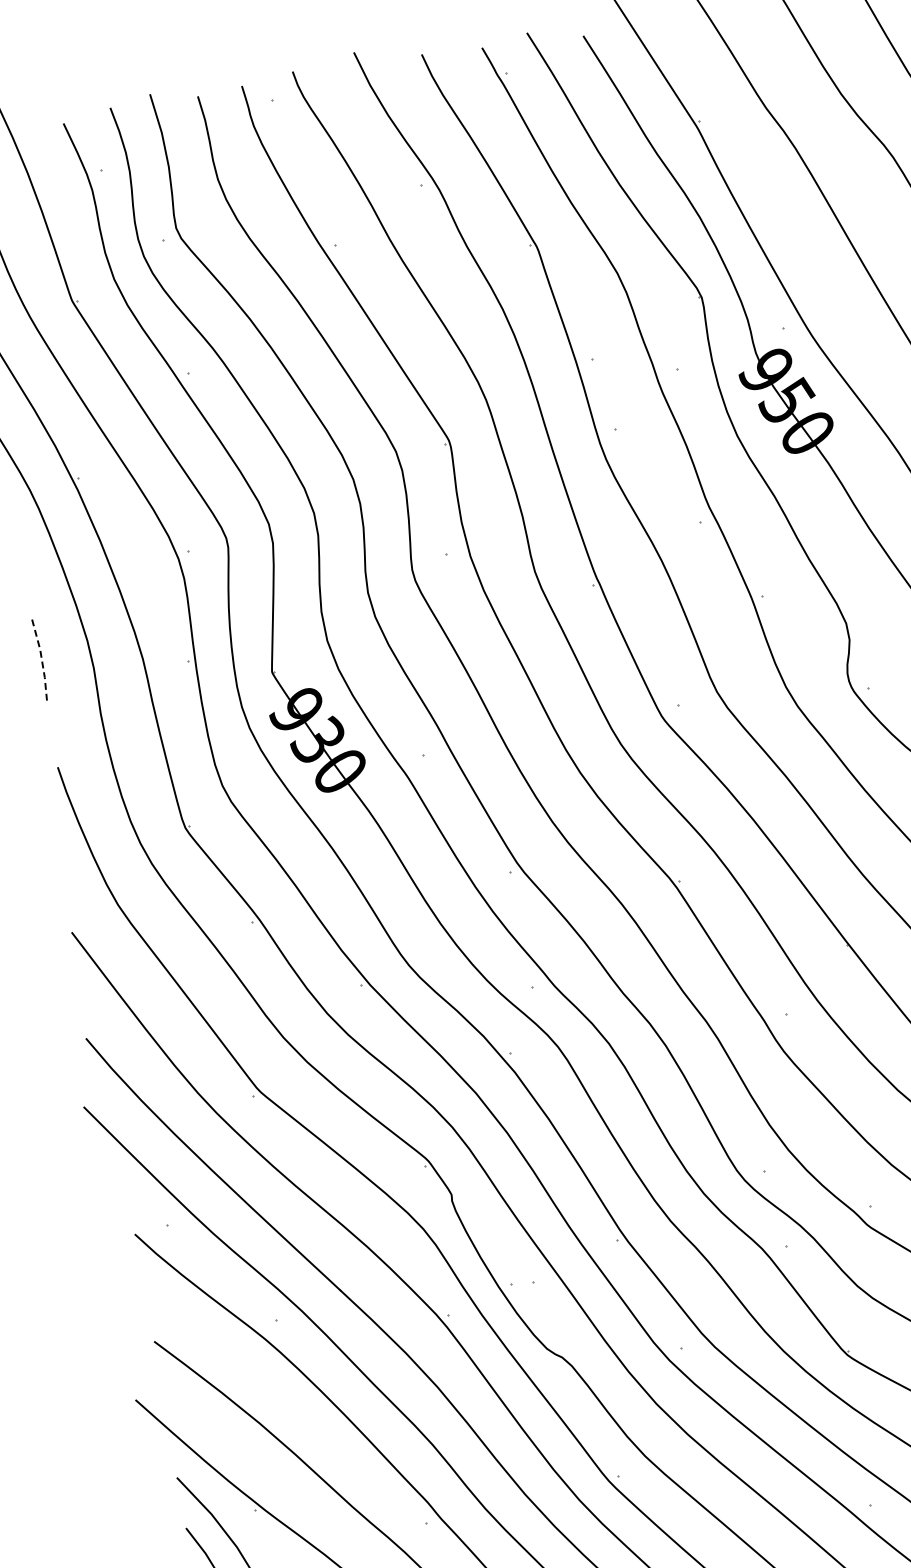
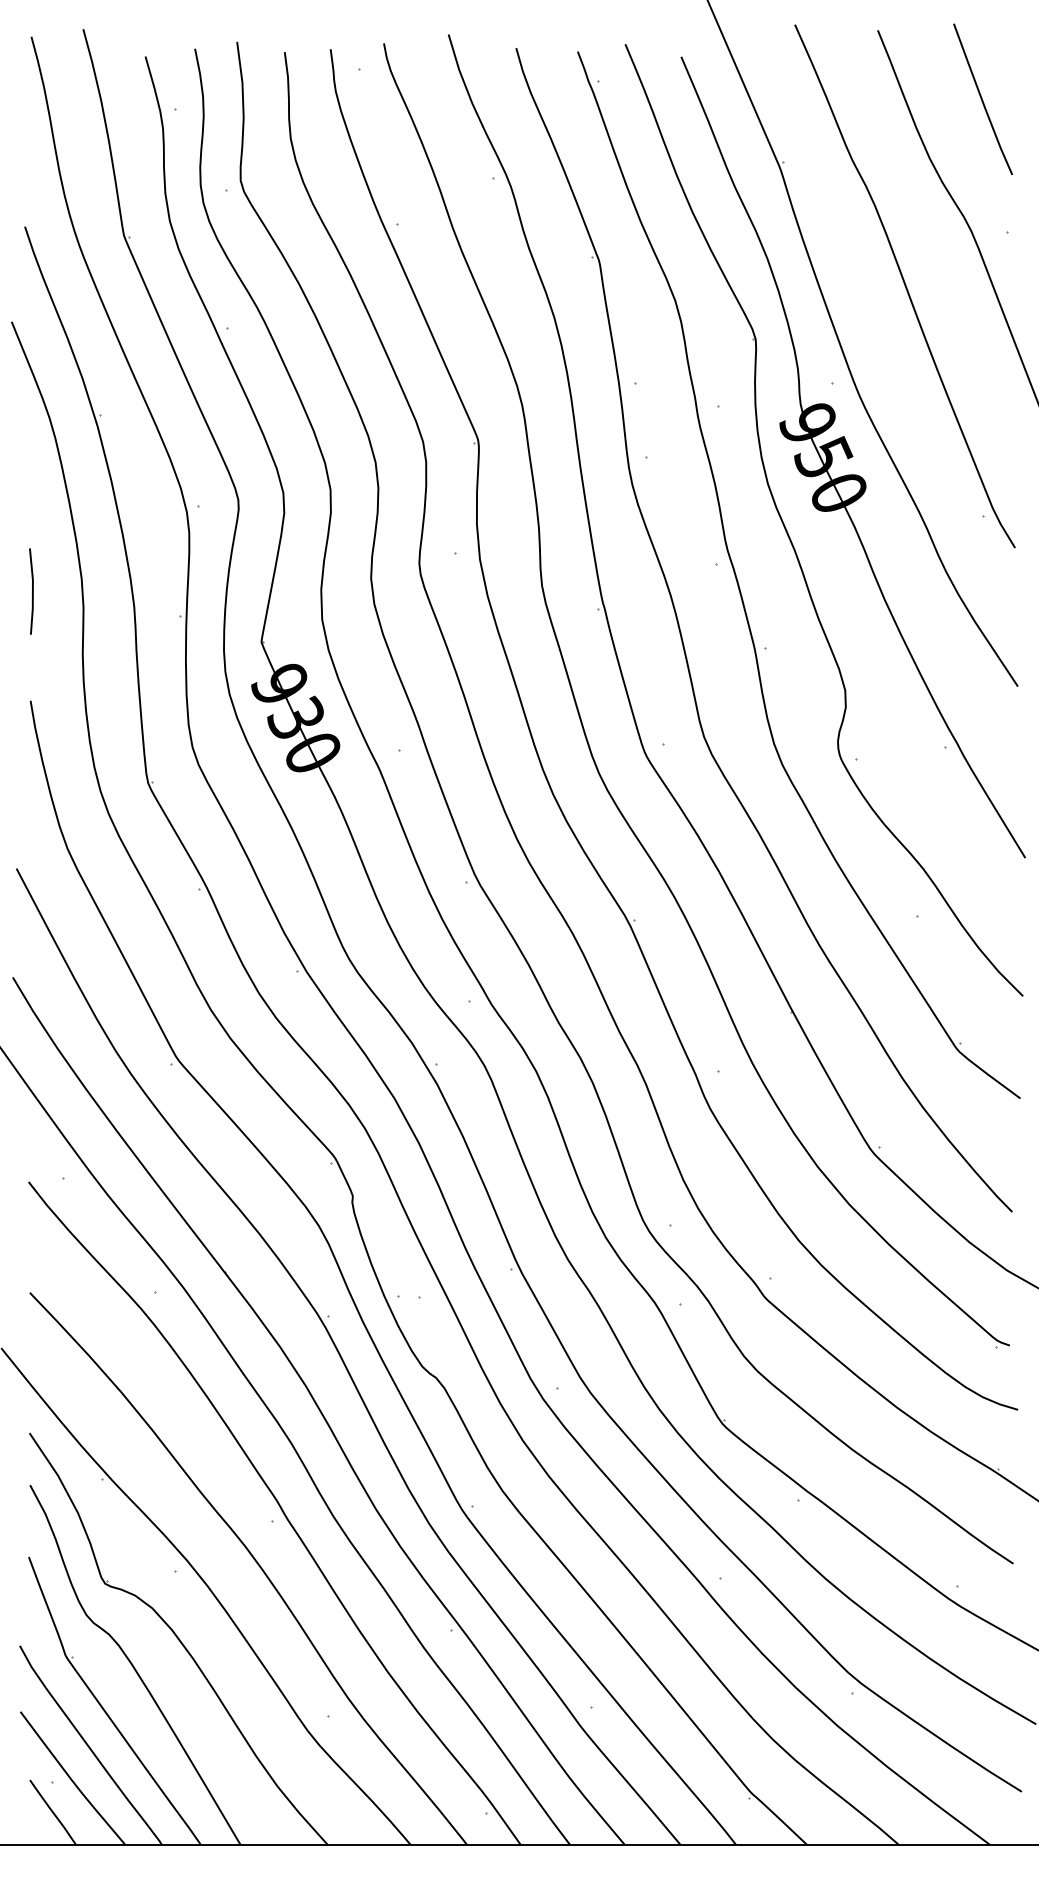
line: (41, 660) -> (32, 591), dashed -> solid

